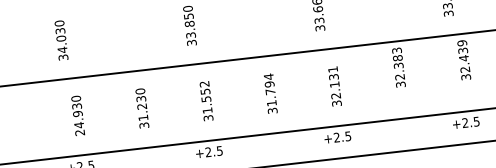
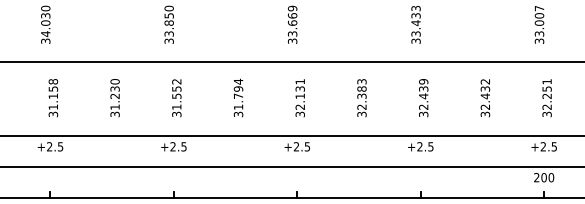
text: (464, 60) -> (423, 98), moved
text: (398, 68) -> (361, 98), moved
text: (78, 116) -> (53, 98), 24.930 -> 31.158

